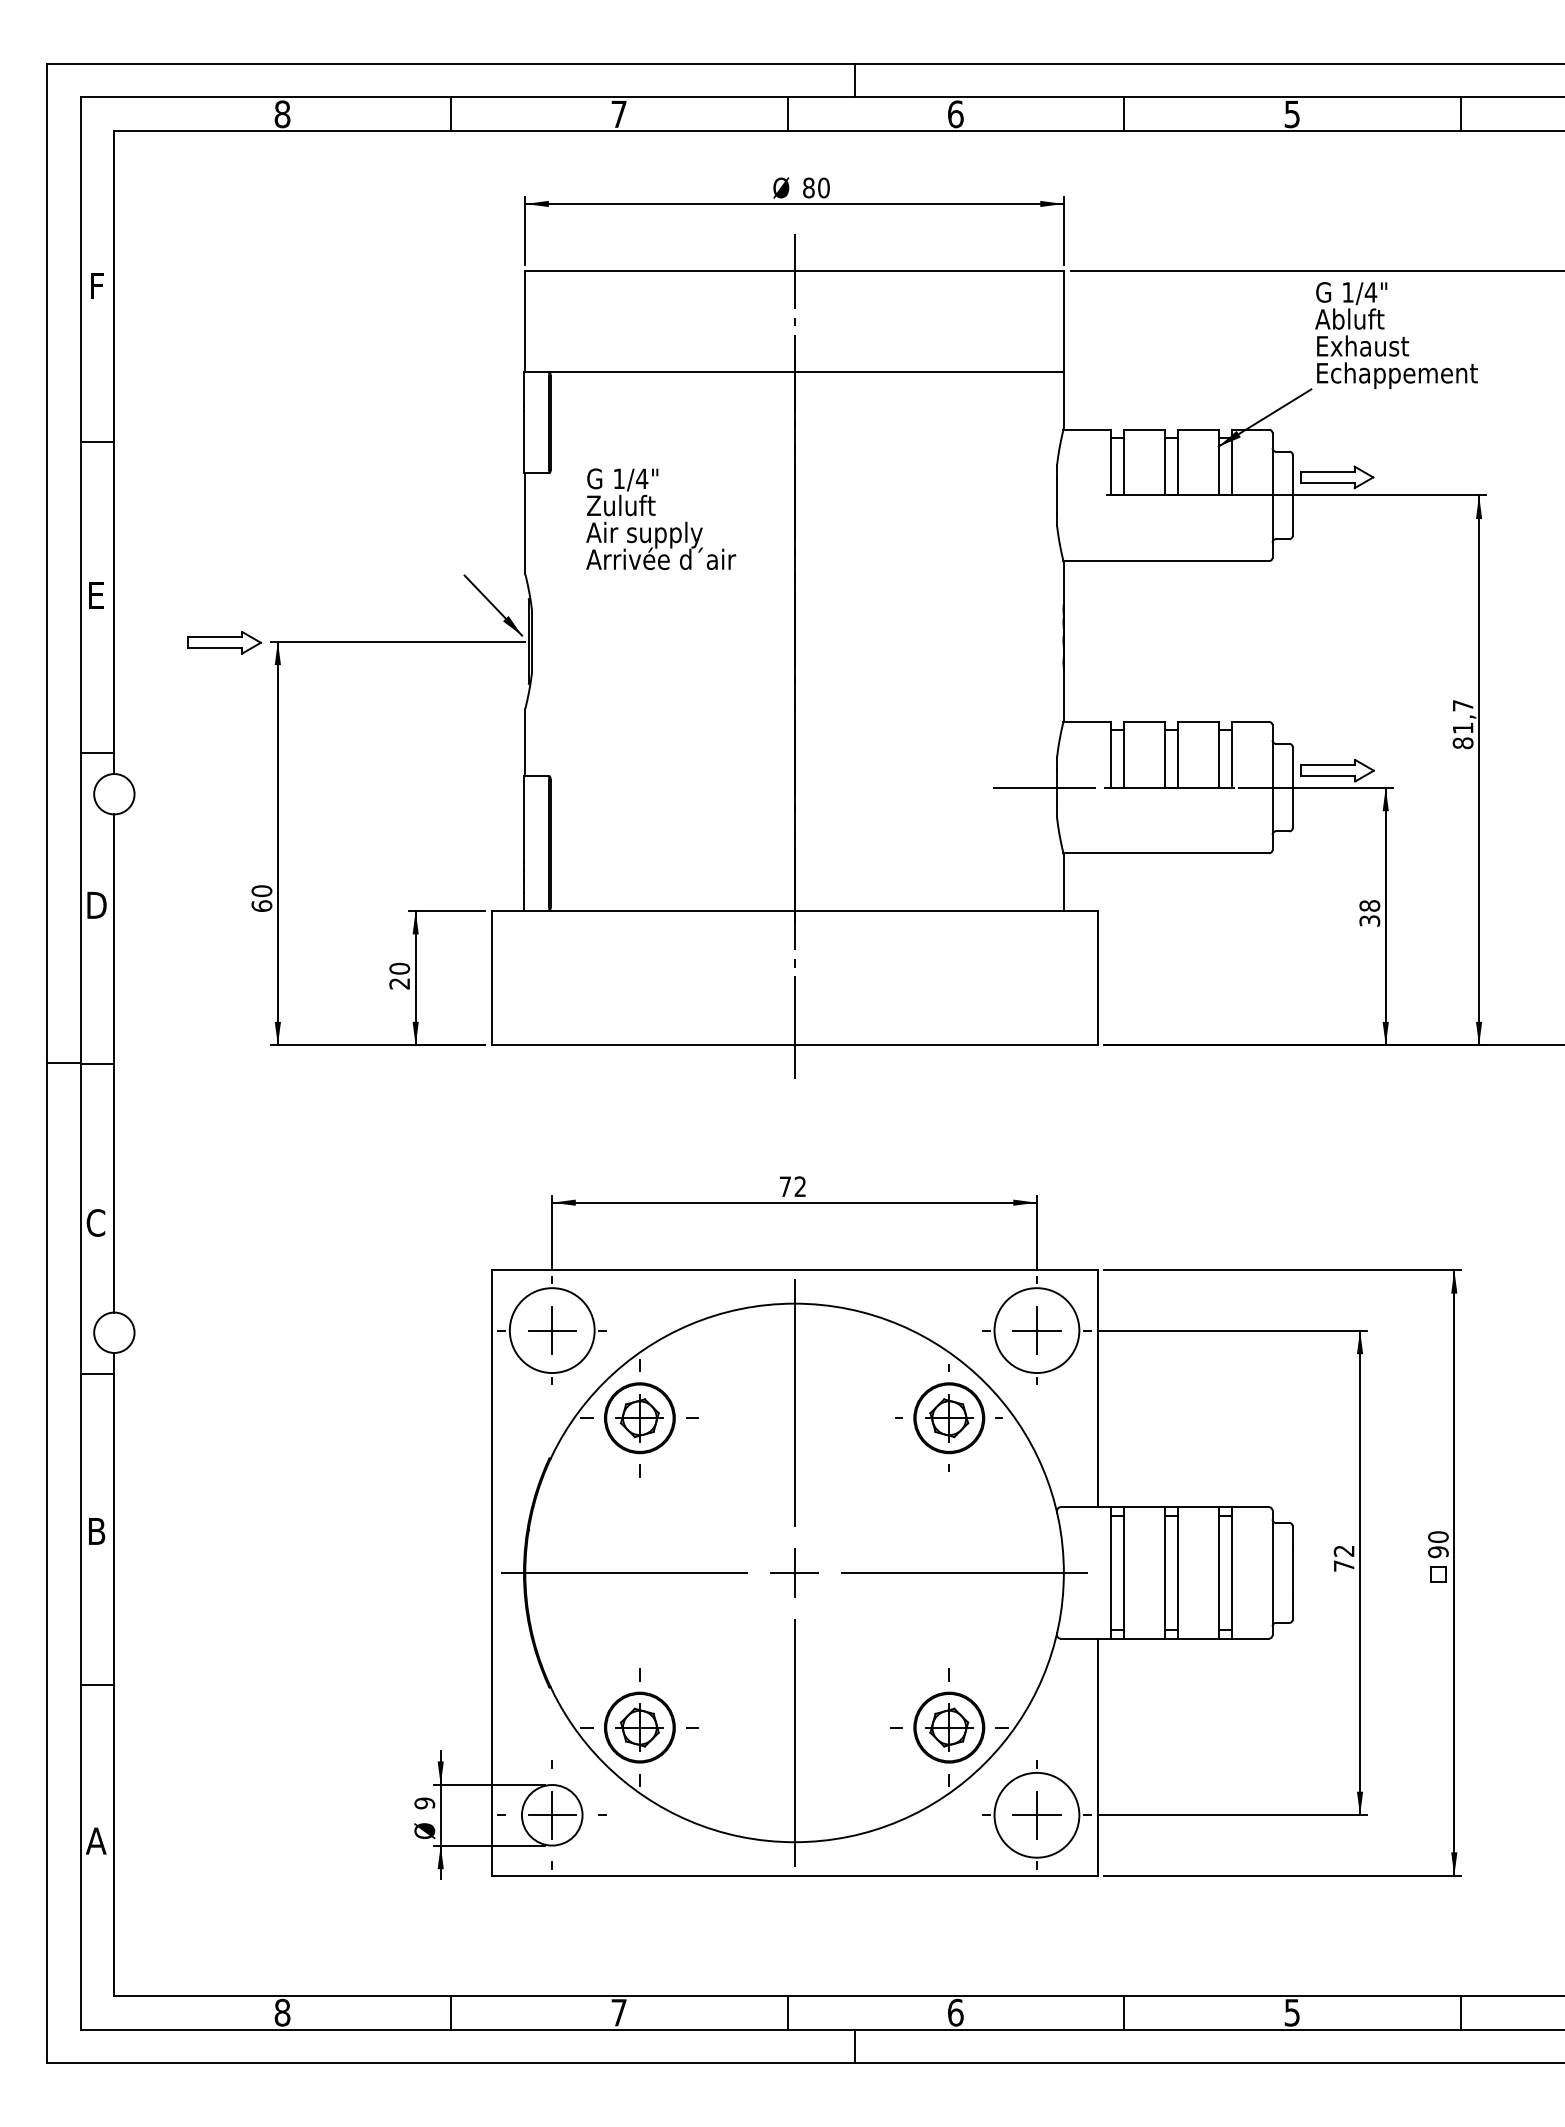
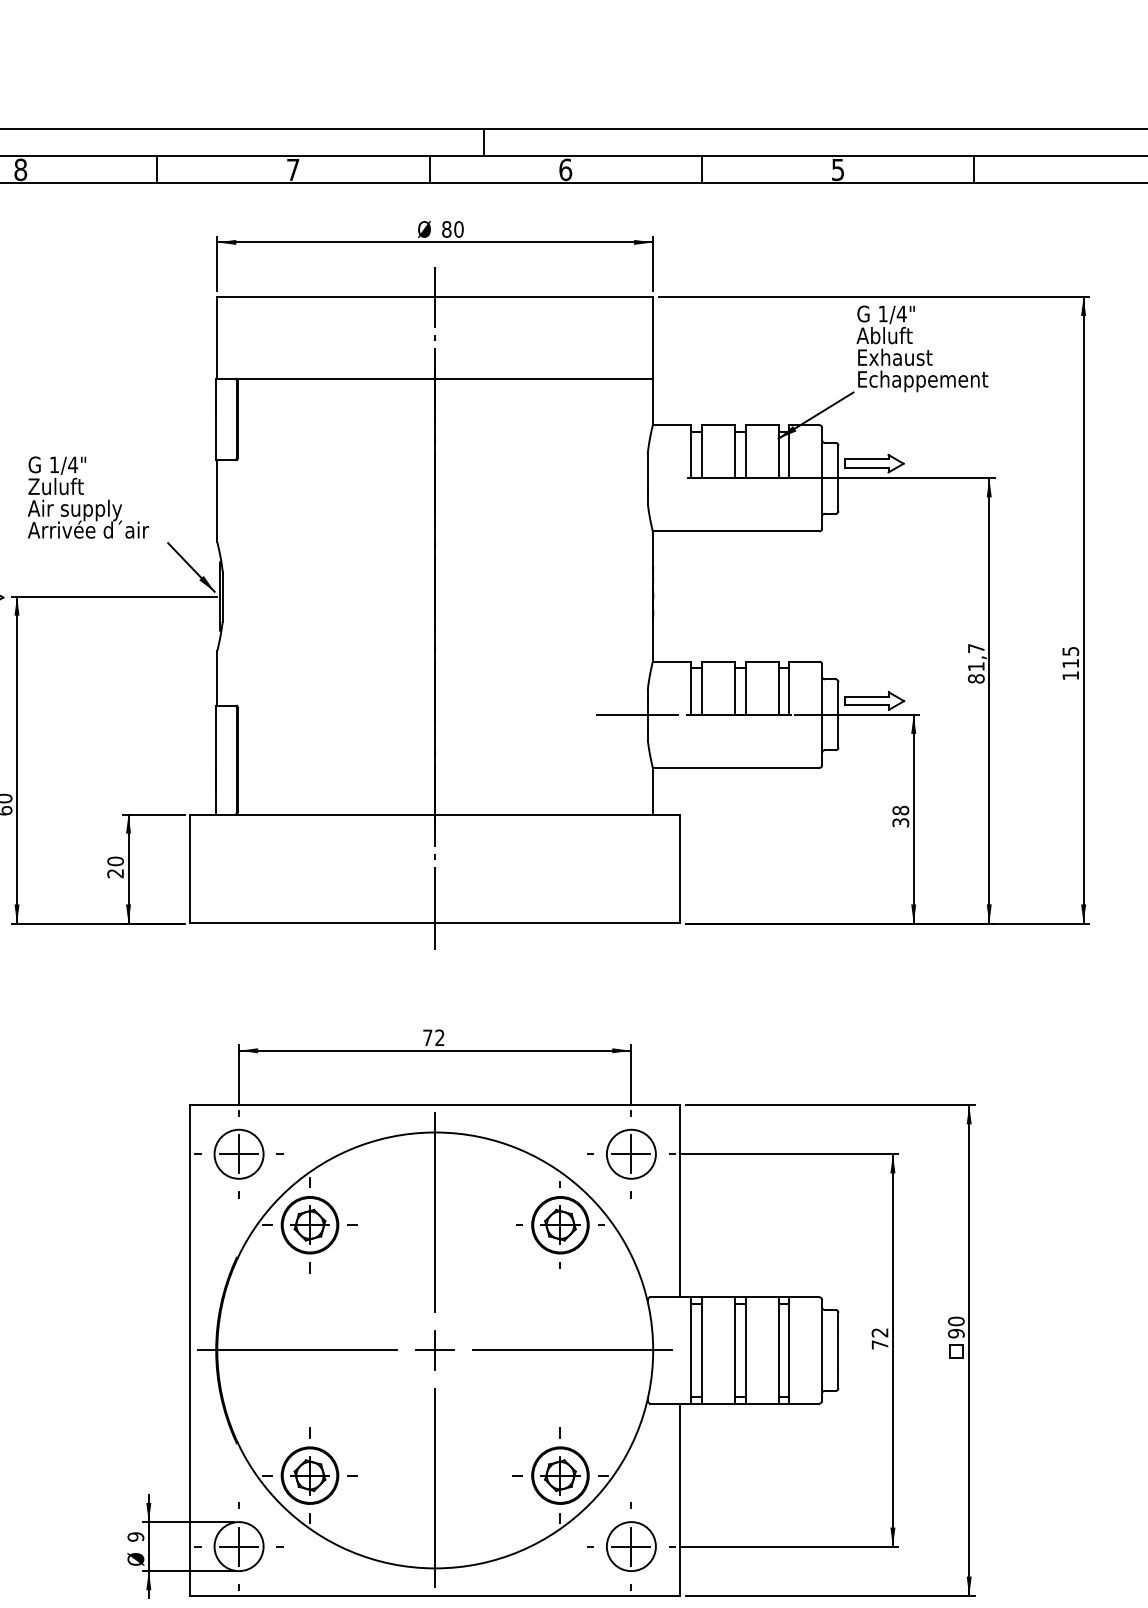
text: (661, 518) -> (88, 496), moved
circle: (551, 1330) -> (238, 1154), size x0.71
circle: (1036, 1330) -> (631, 1154), size x0.71
circle: (1036, 1815) -> (631, 1546), size x0.71

